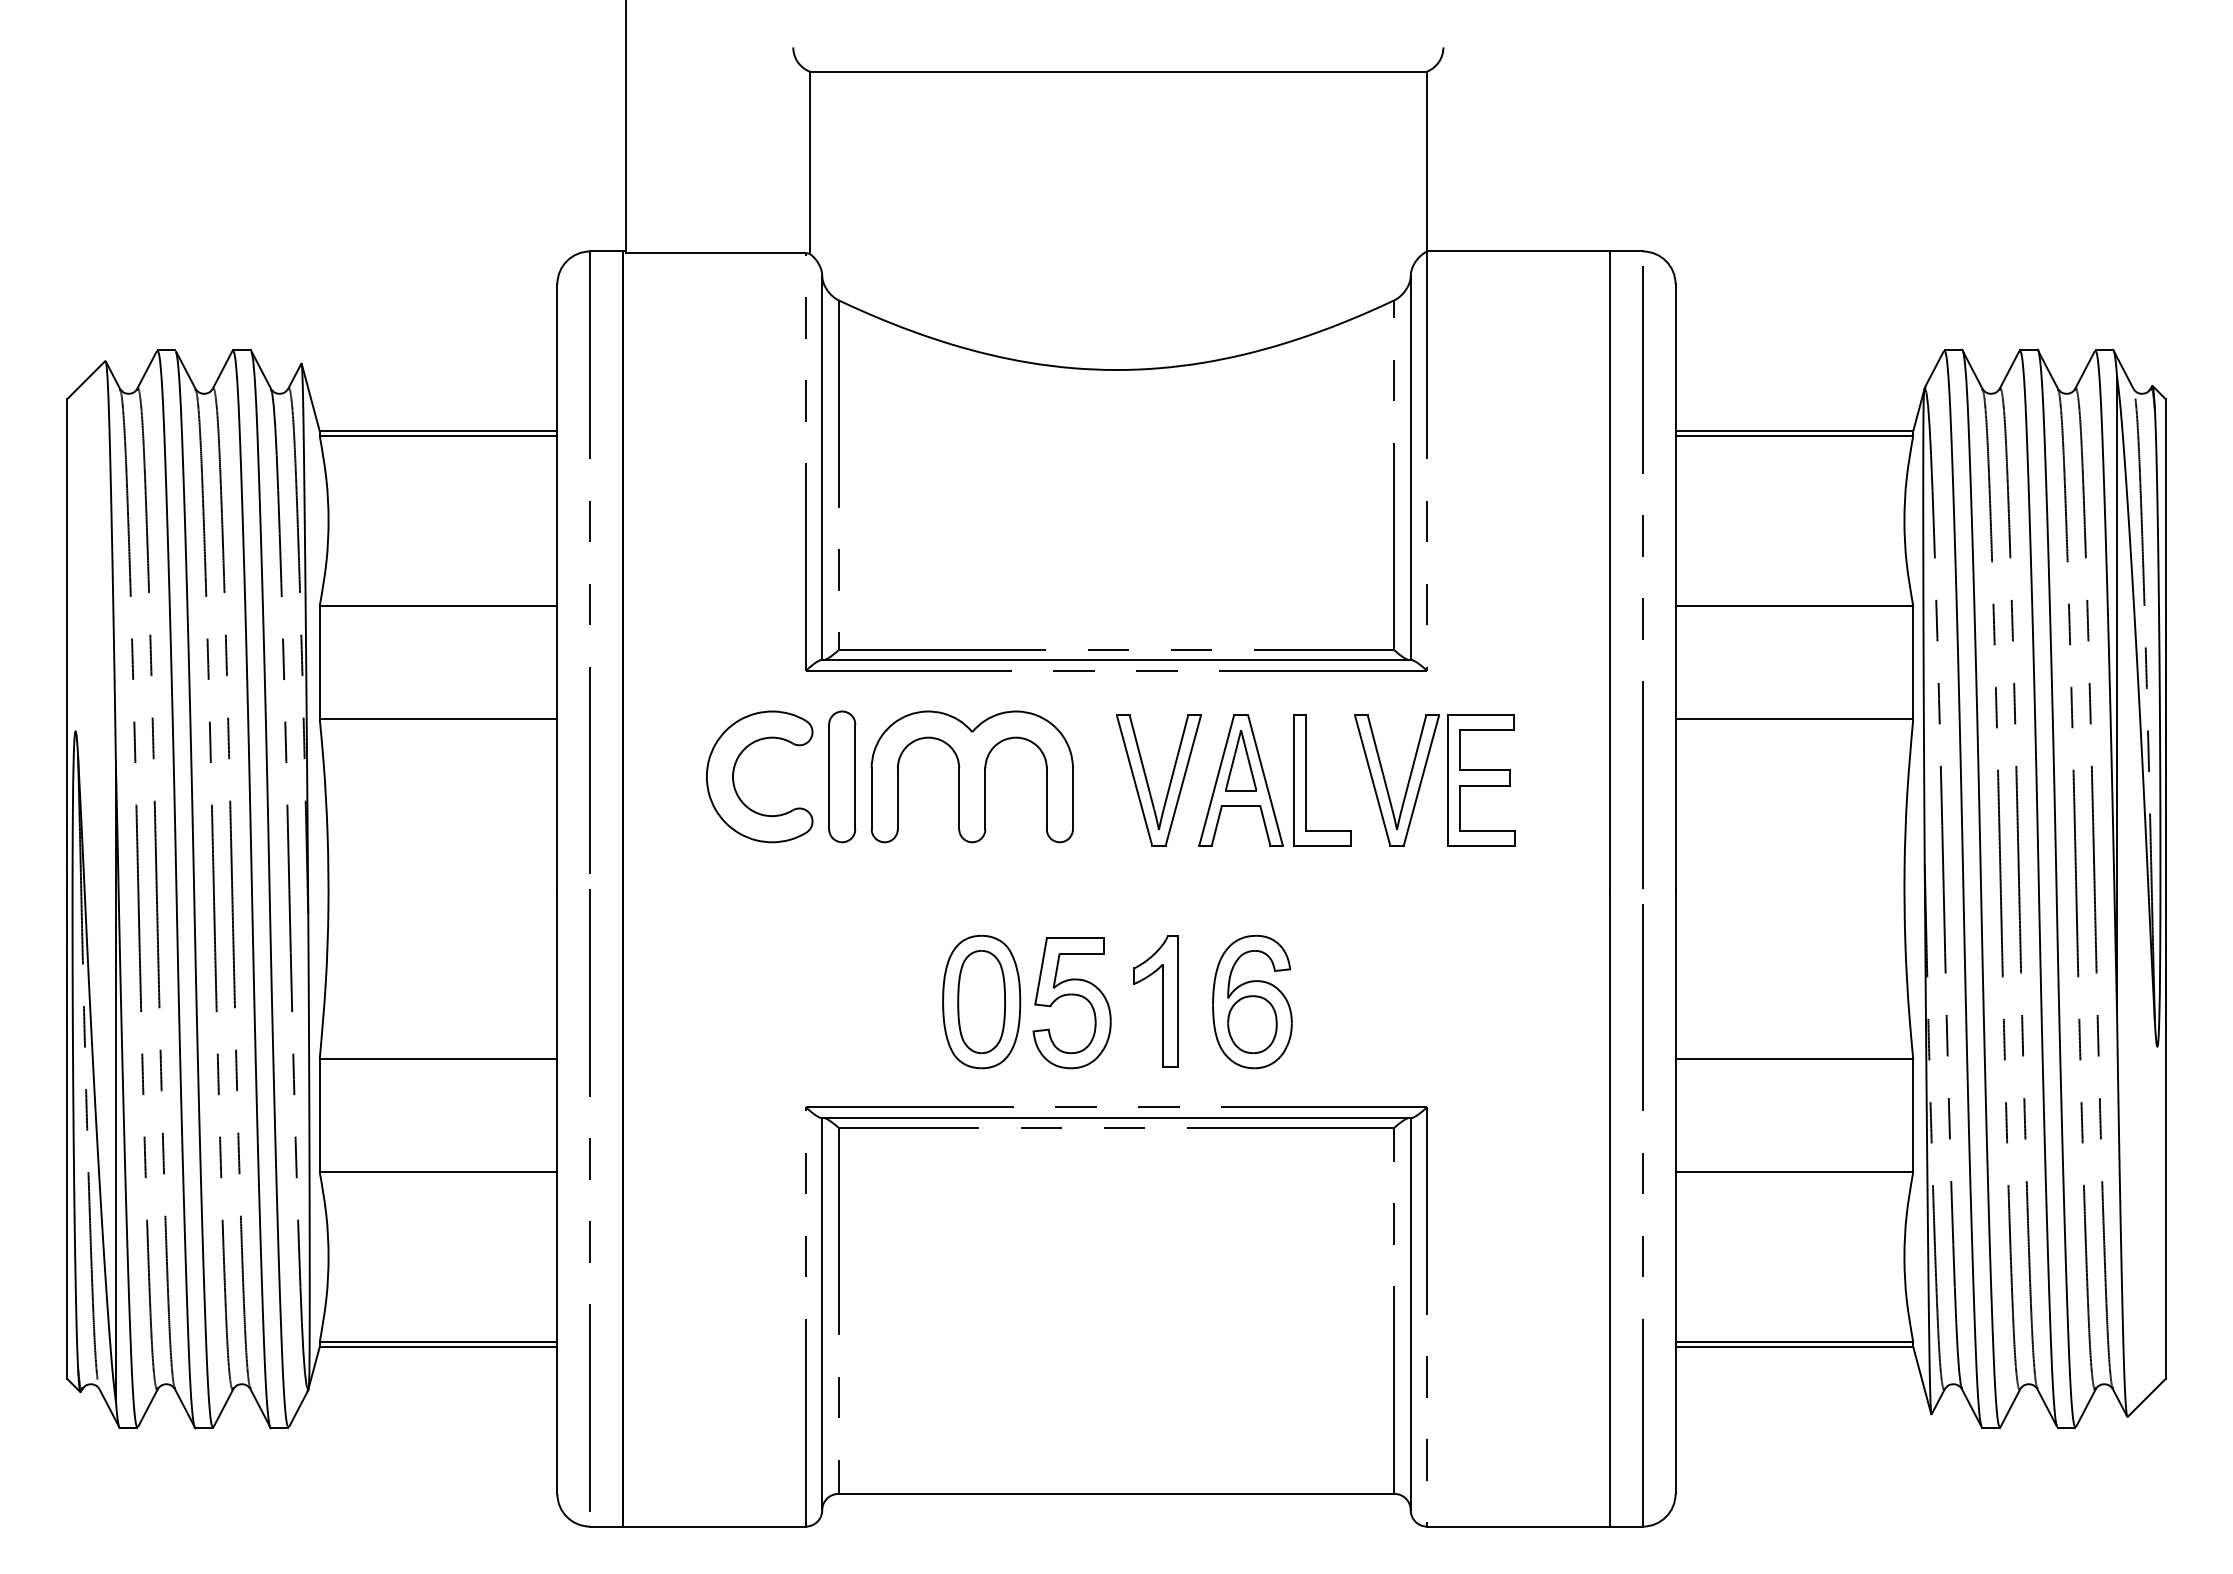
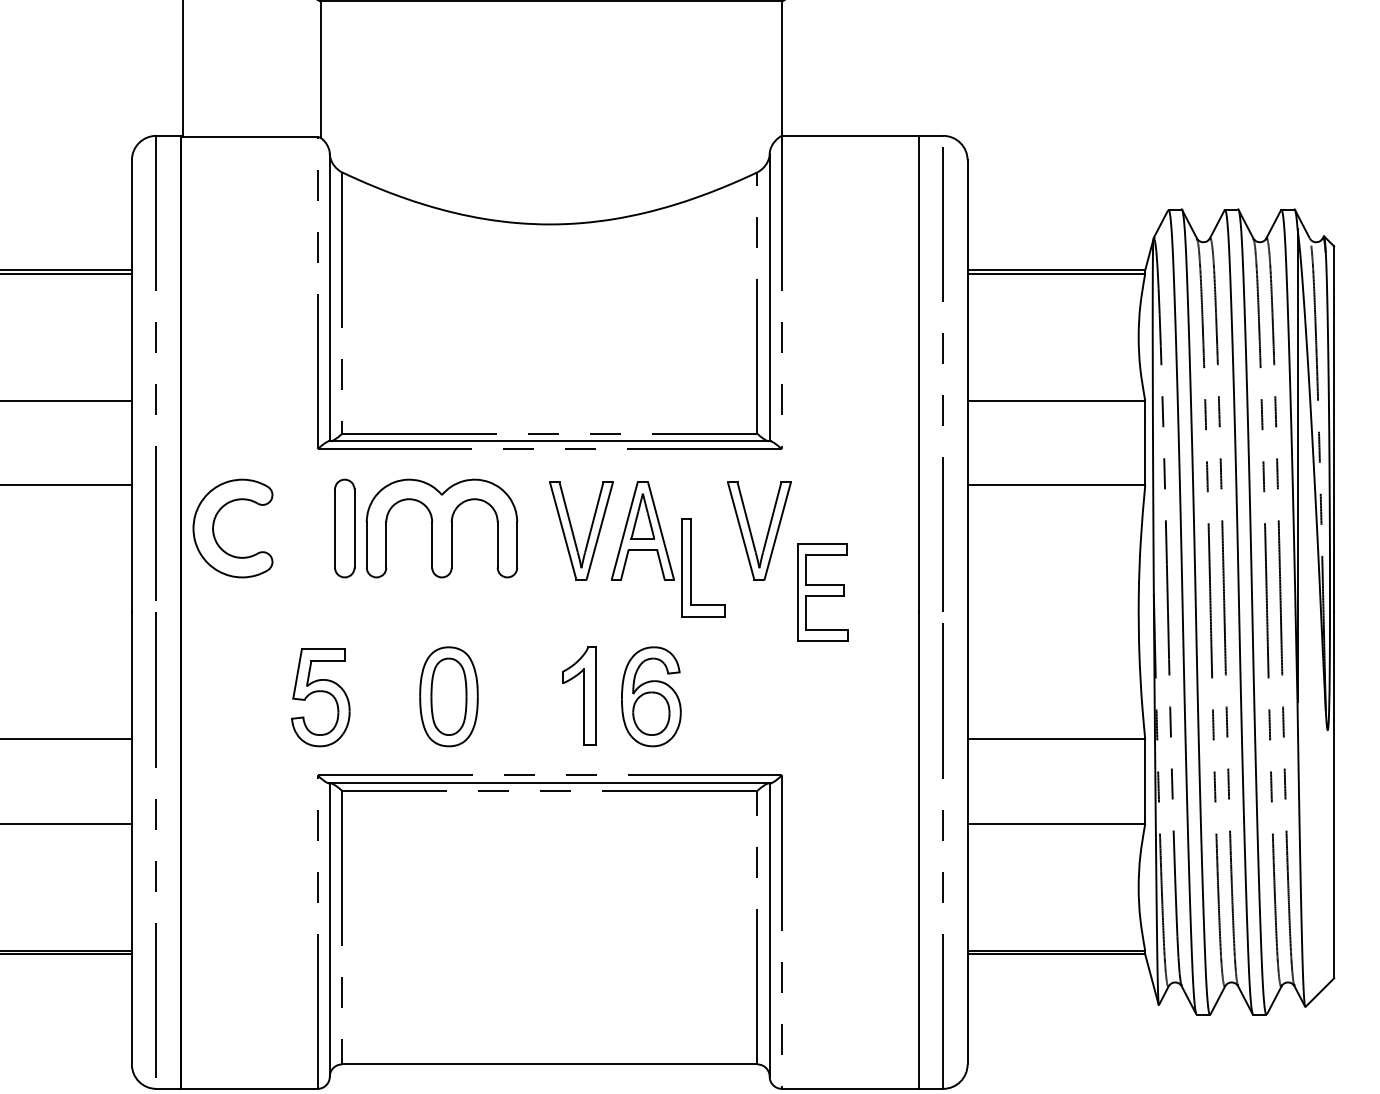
part: (734, 773) -> (214, 526), moved
part: (1306, 780) -> (691, 567), moved
part: (1481, 780) -> (822, 592), moved
part: (1071, 995) -> (320, 691), moved

